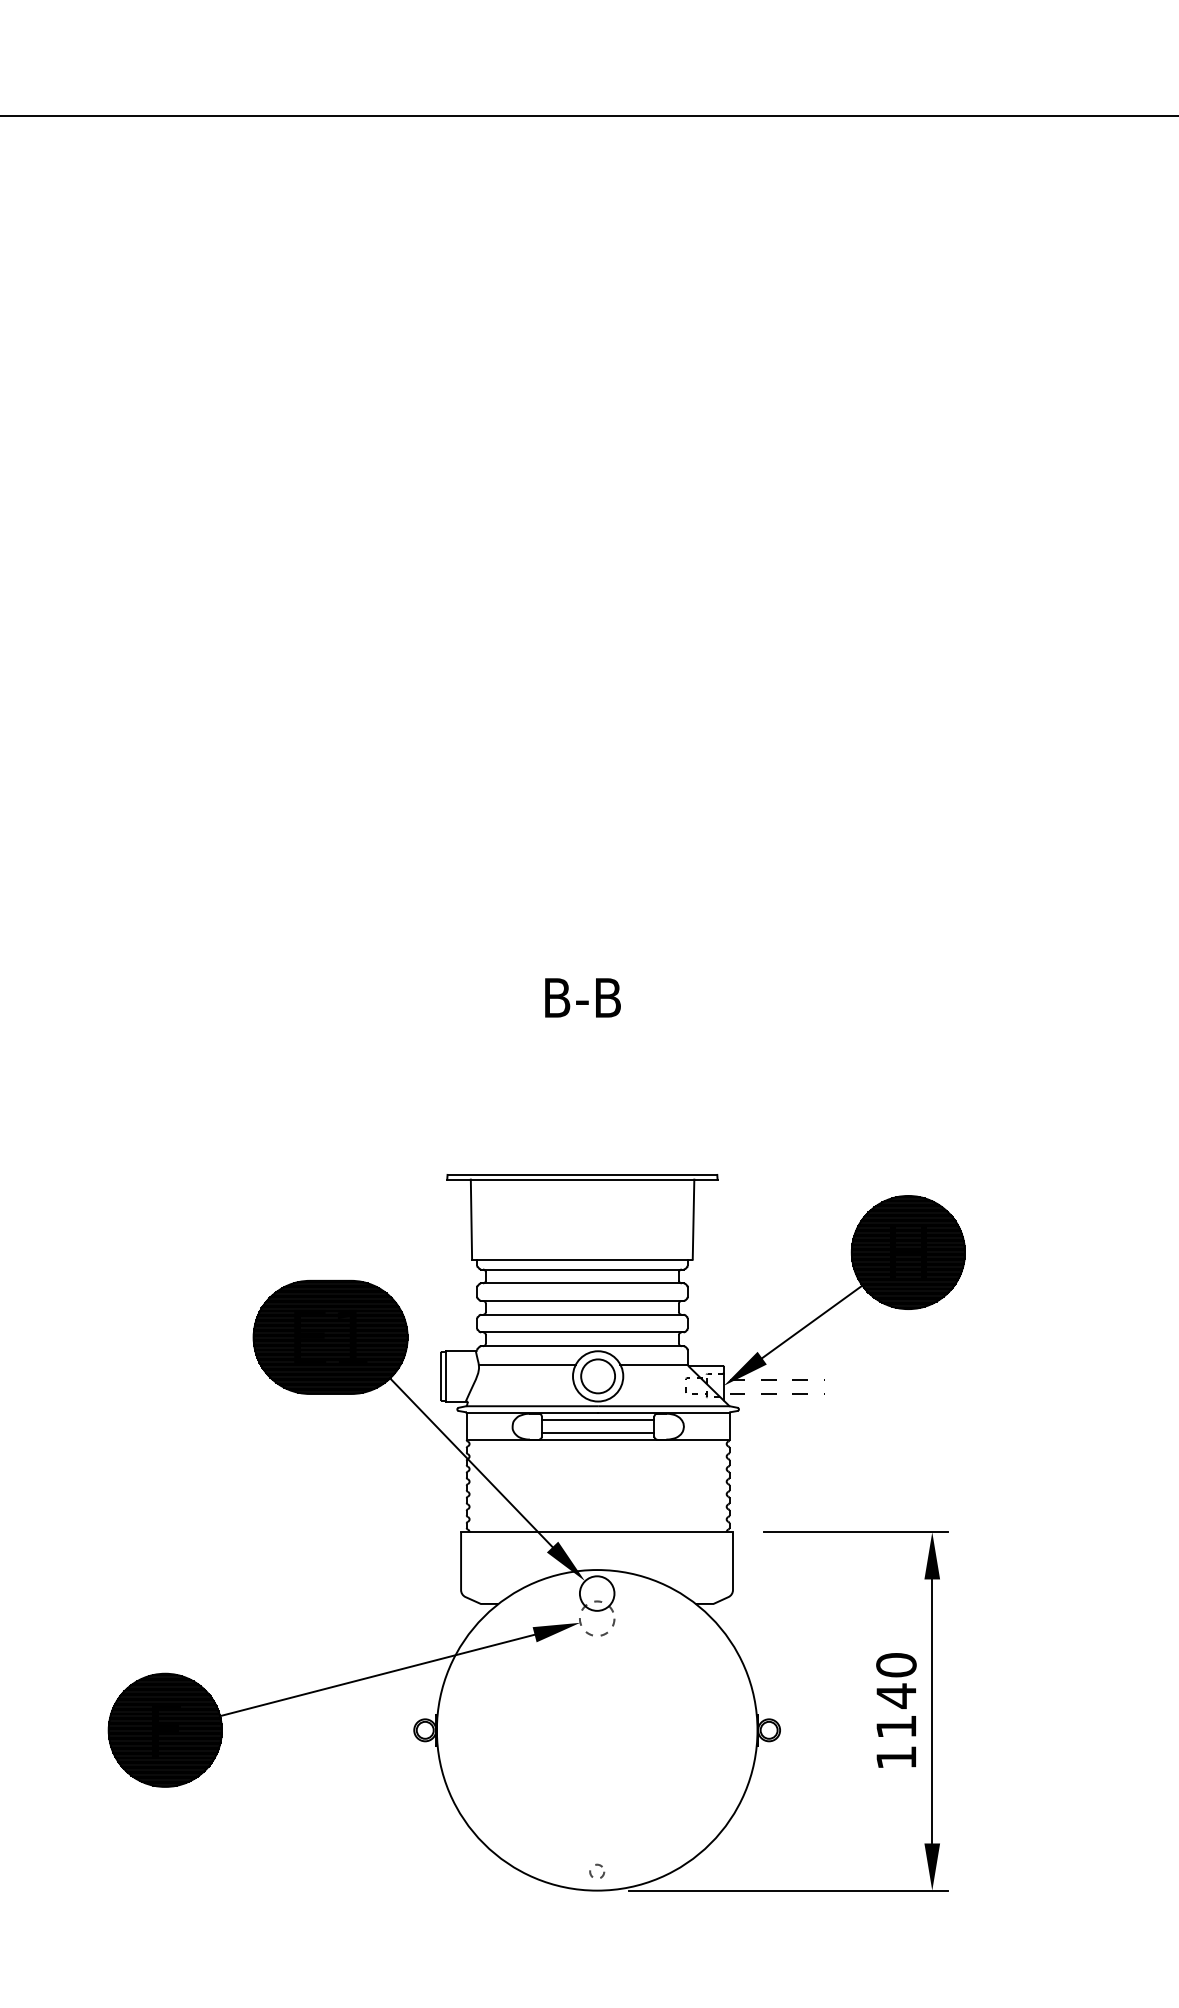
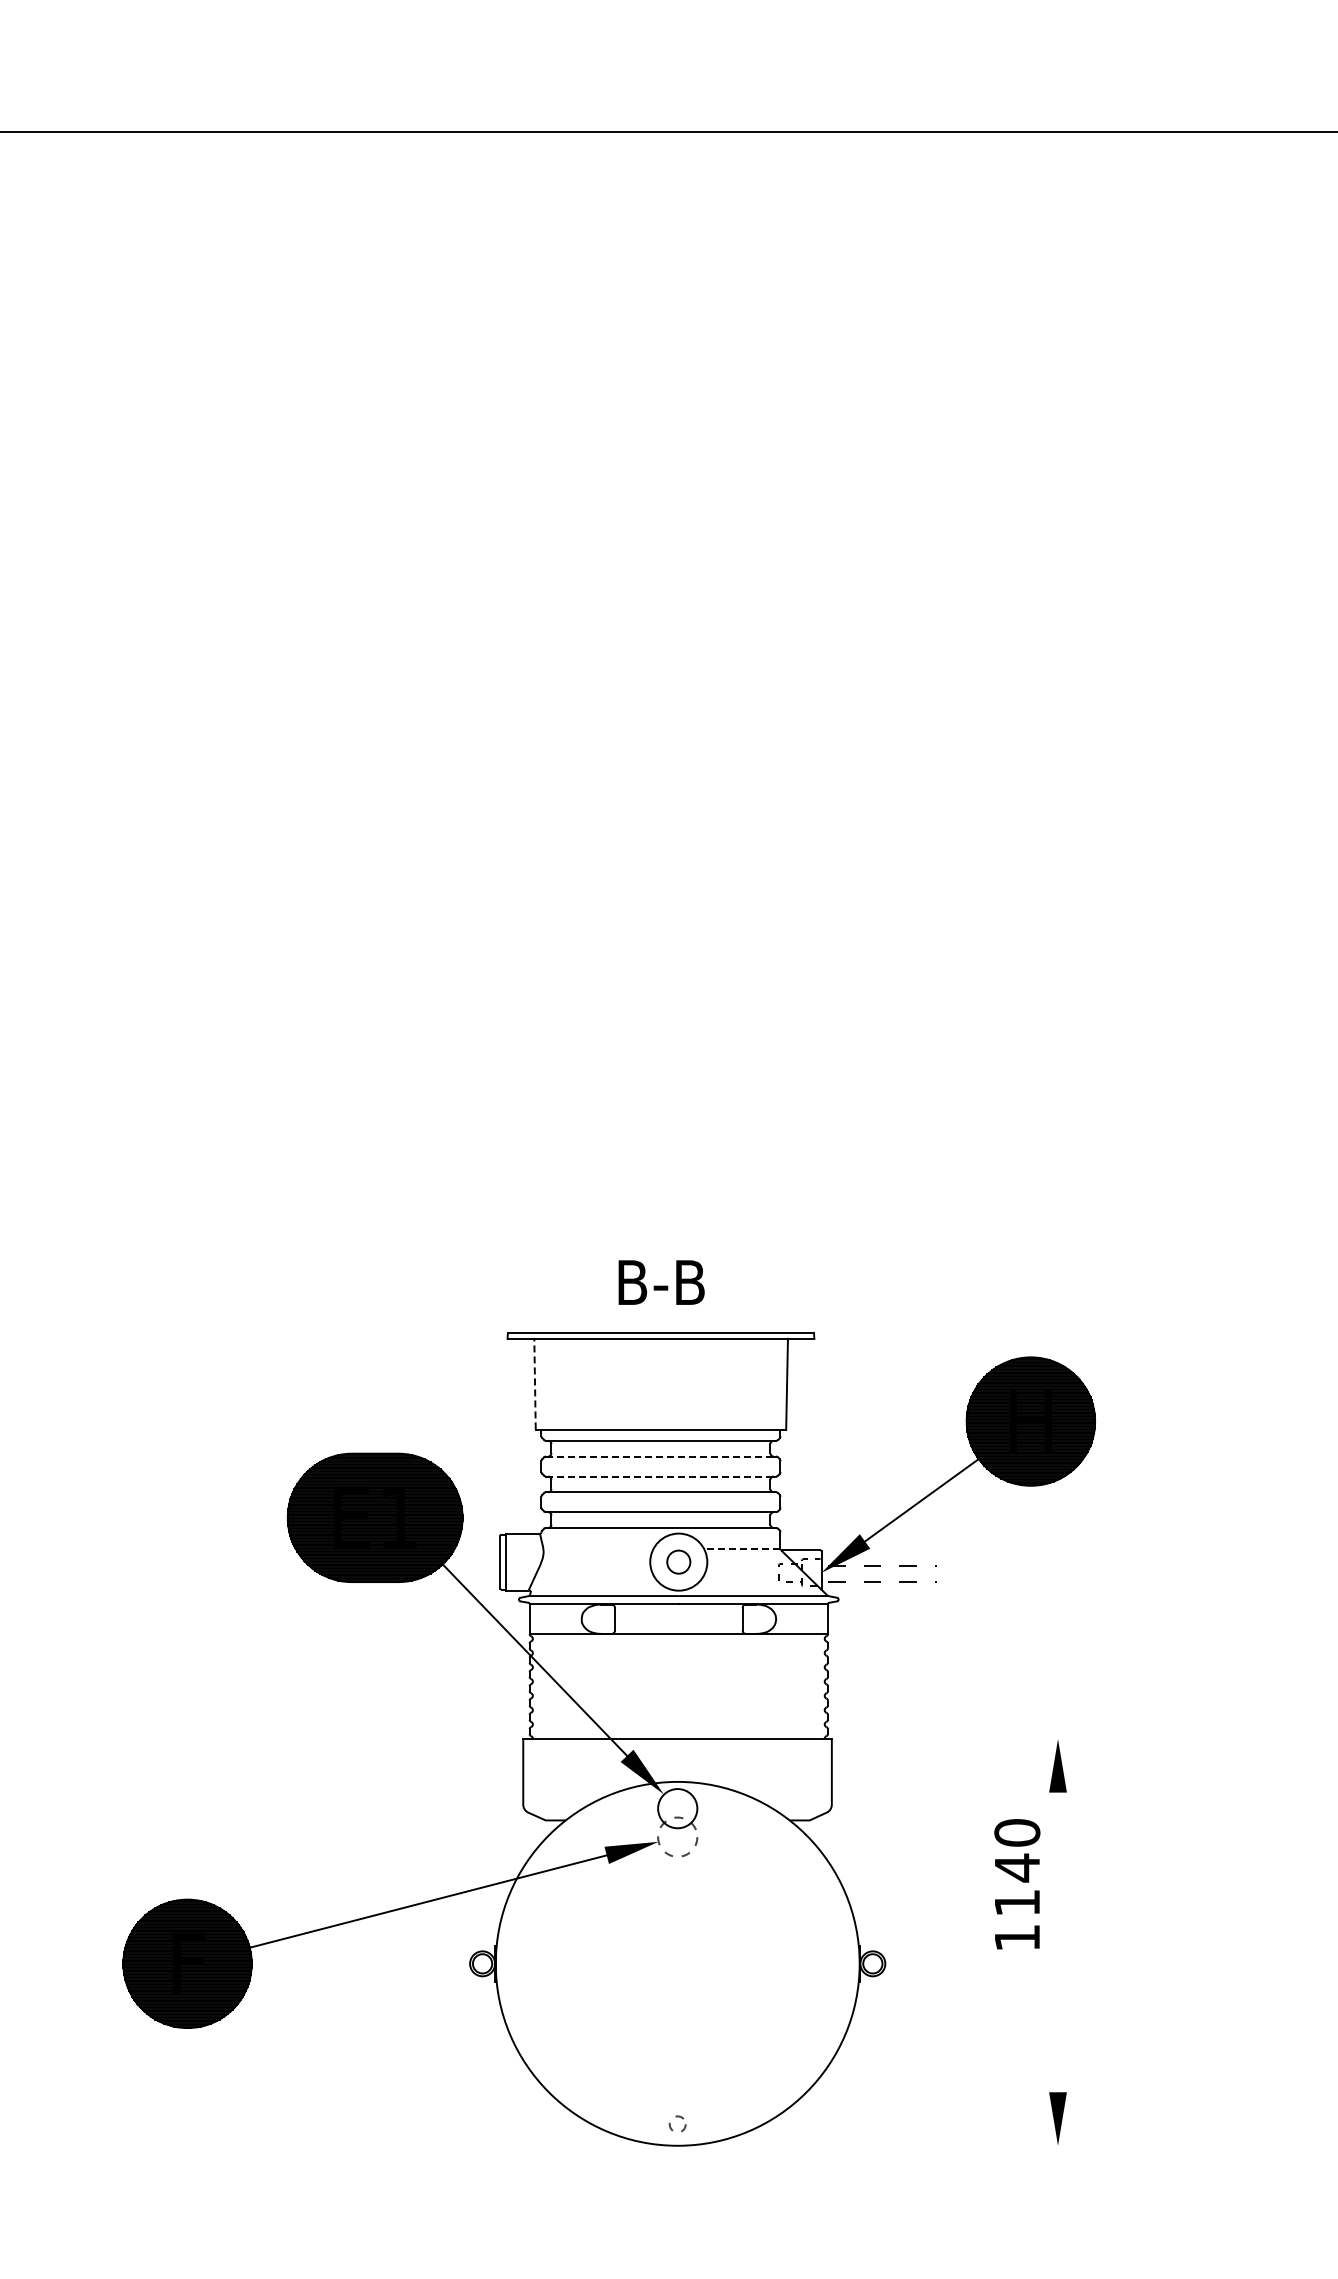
text: (582, 997) -> (661, 1282), moved
line: (471, 1218) -> (535, 1383), solid -> dashed
line: (582, 1283) -> (660, 1456), solid -> dashed
line: (582, 1300) -> (660, 1476), solid -> dashed
line: (527, 1365) -> (598, 1549), removed
line: (653, 1365) -> (741, 1549), solid -> dashed
circle: (597, 1375) -> (678, 1561), size x0.6
line: (597, 1420) -> (678, 1612), removed
line: (597, 1433) -> (678, 1626), removed
line: (856, 1532) -> (971, 1739), removed
text: (896, 1710) -> (1017, 1884), moved
line: (932, 1711) -> (1058, 1942), removed
line: (788, 1890) -> (894, 2145), removed

